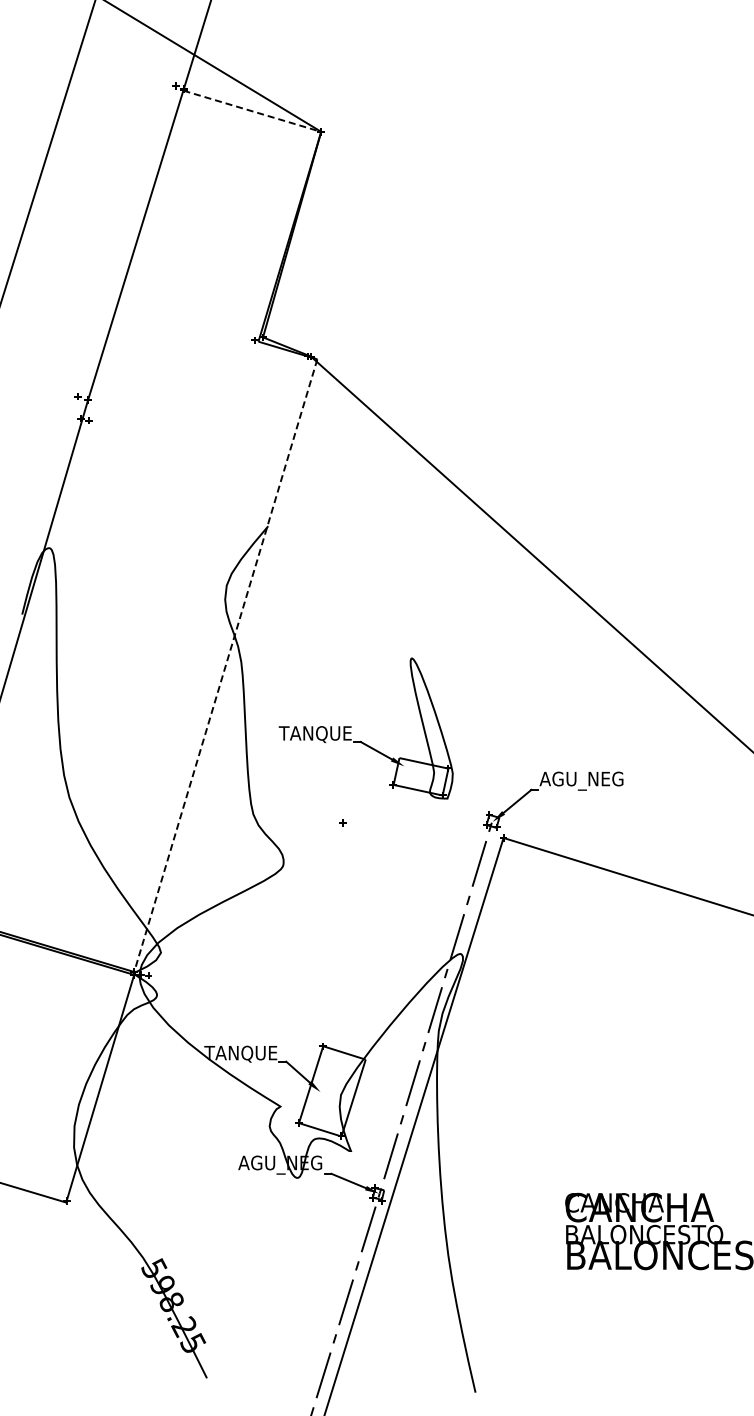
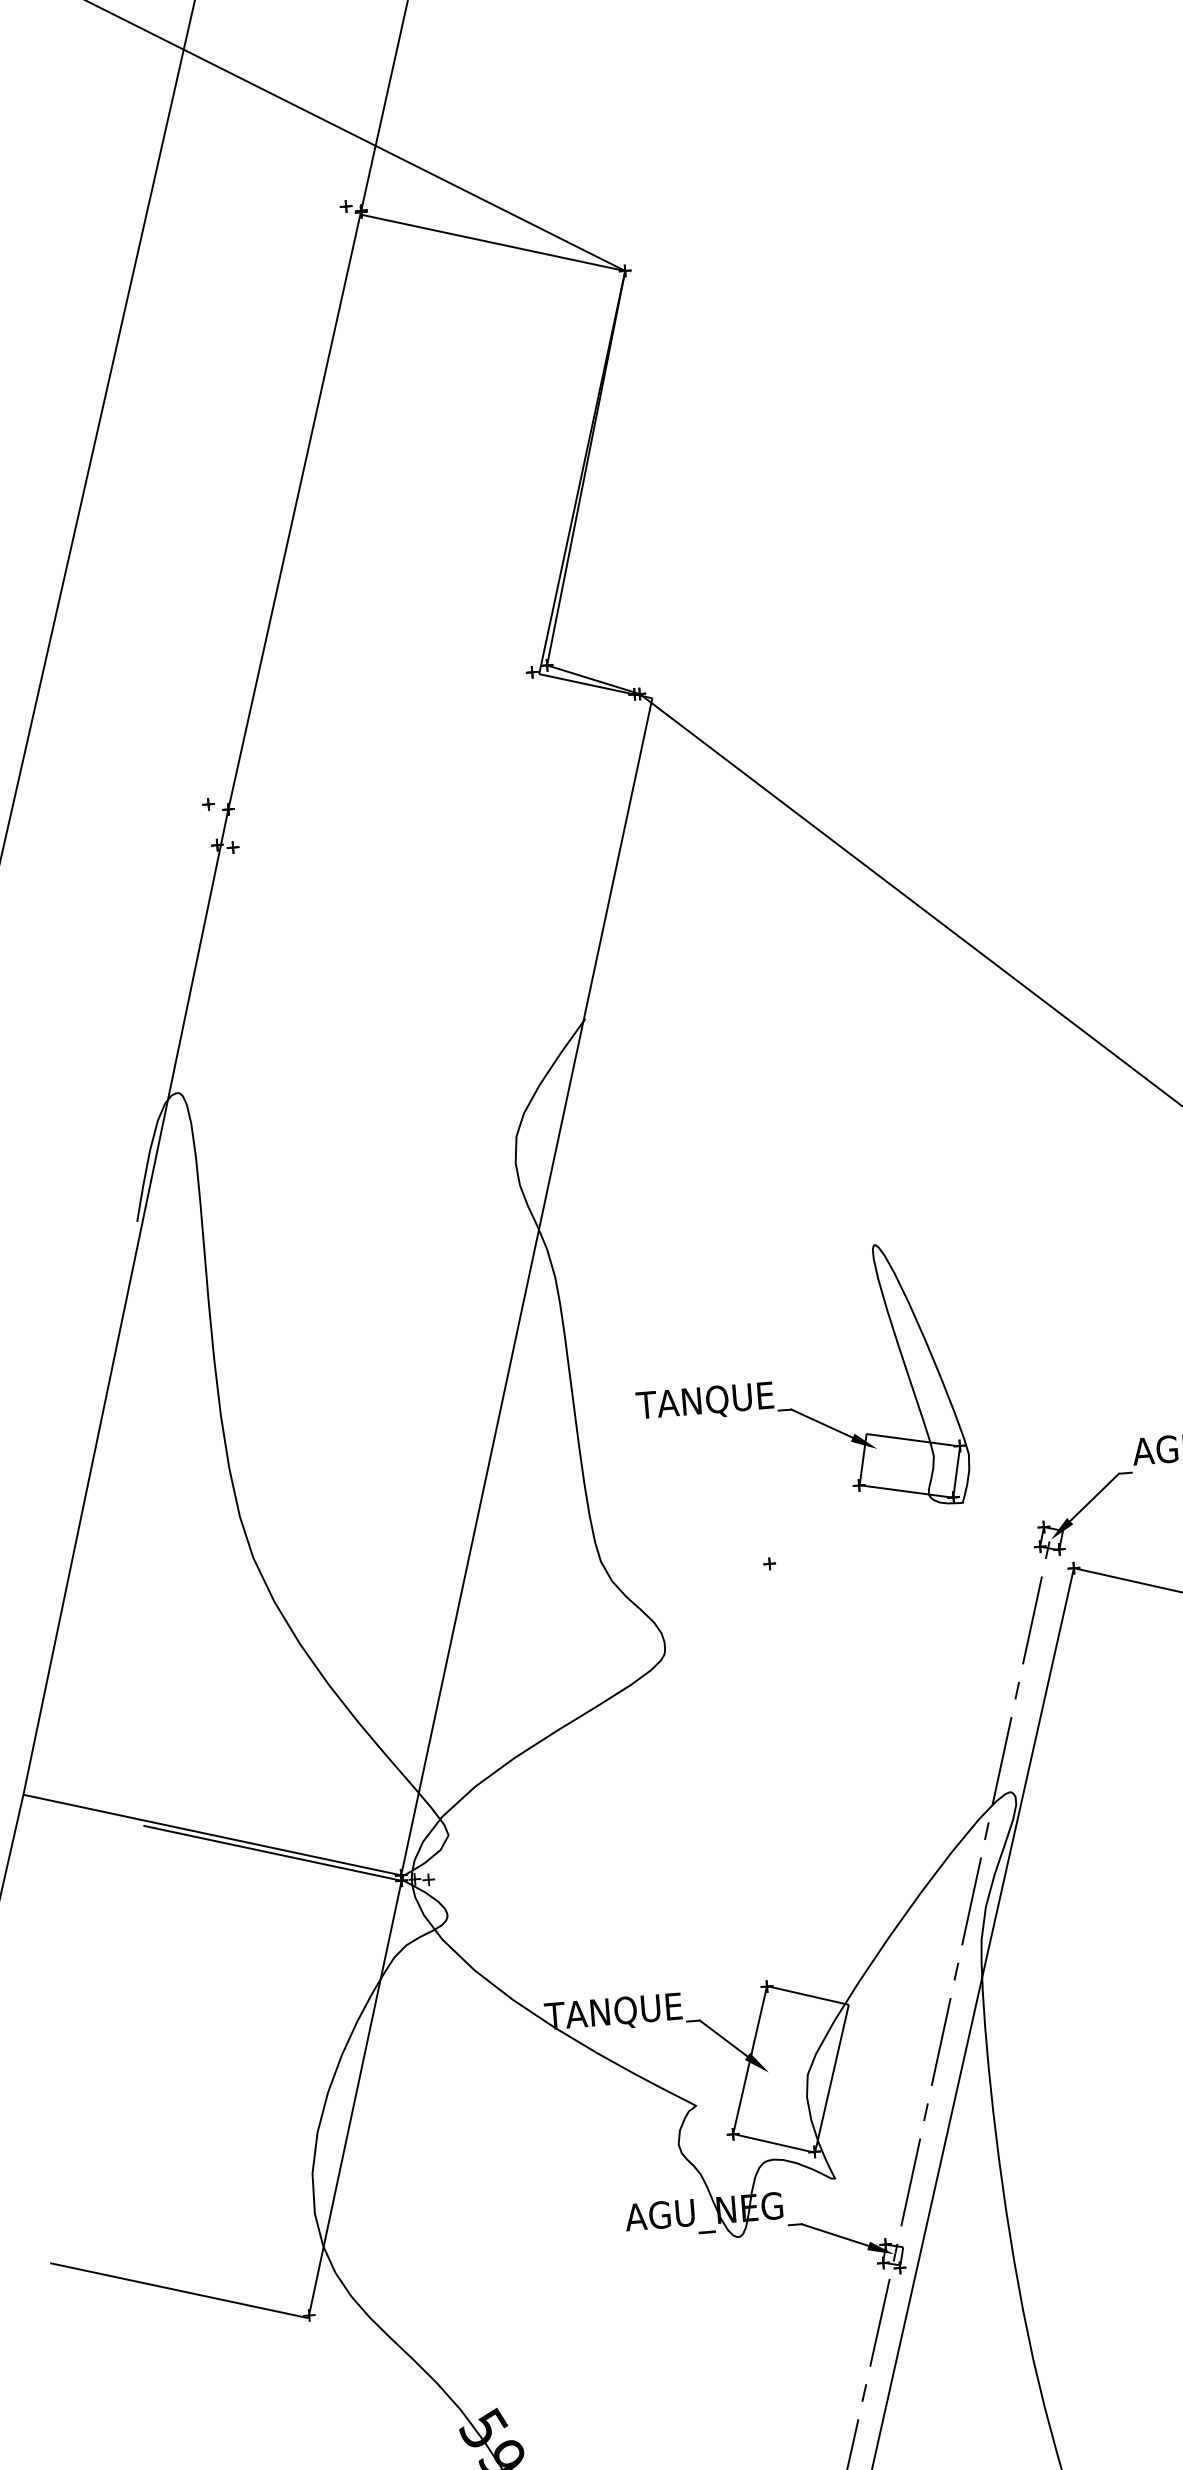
line: (252, 111) -> (493, 243), dashed -> solid
line: (225, 665) -> (526, 1286), dashed -> solid

